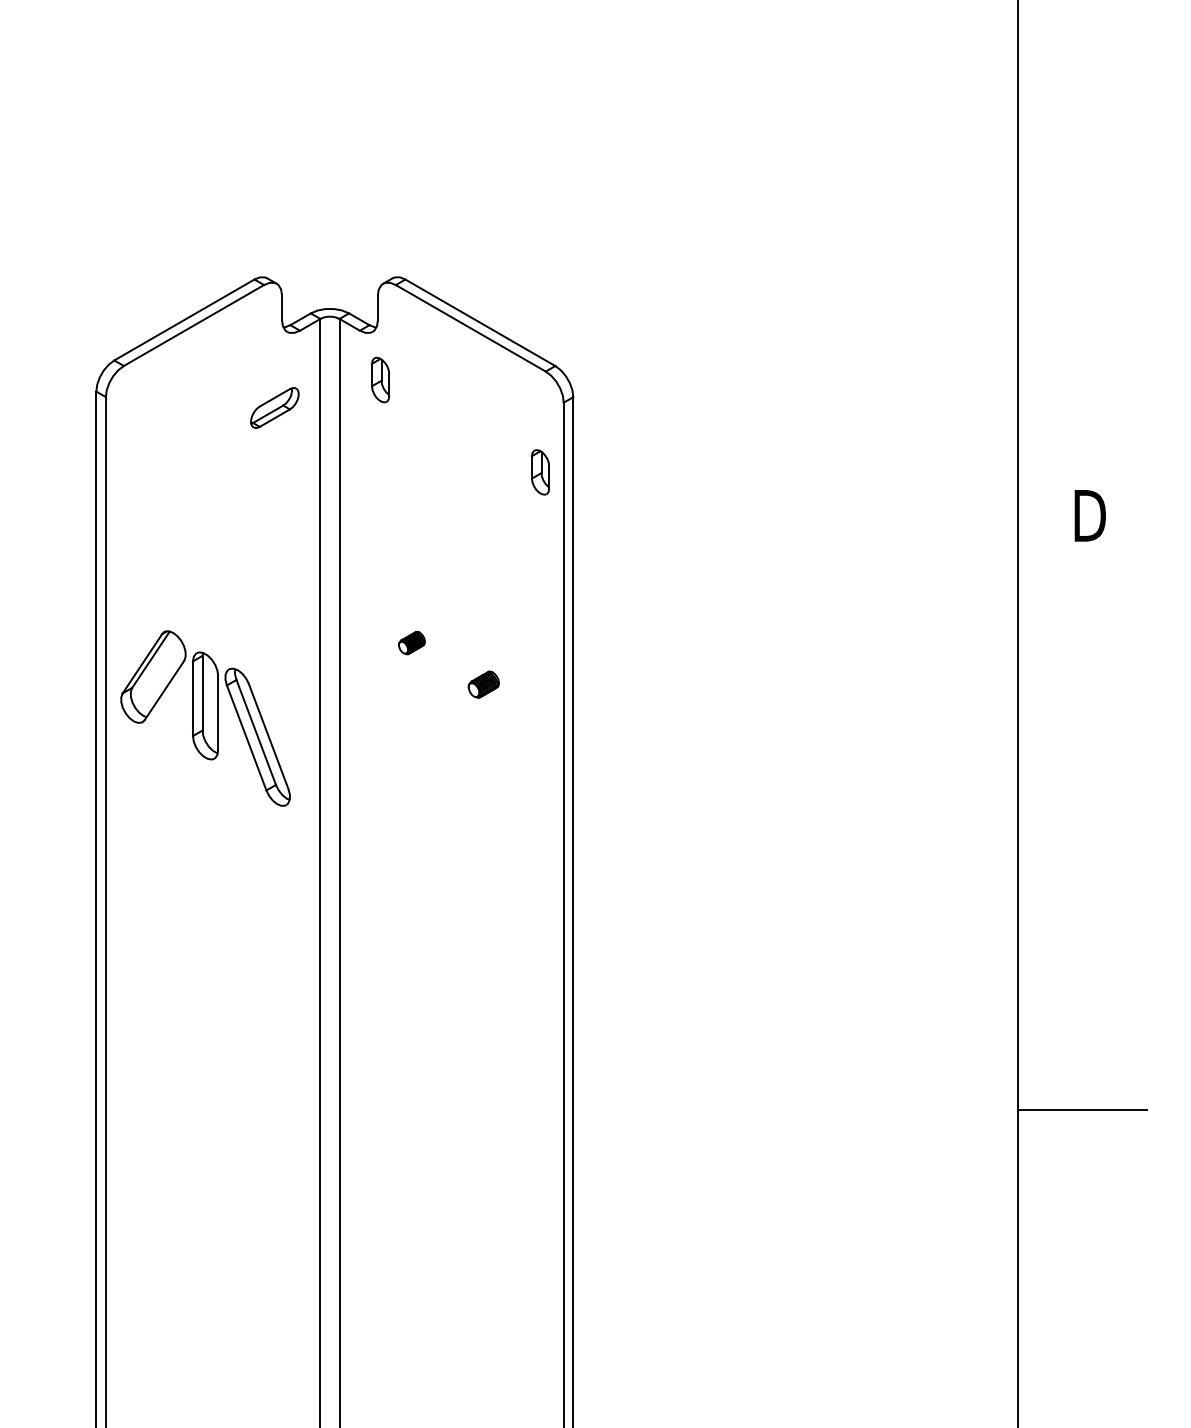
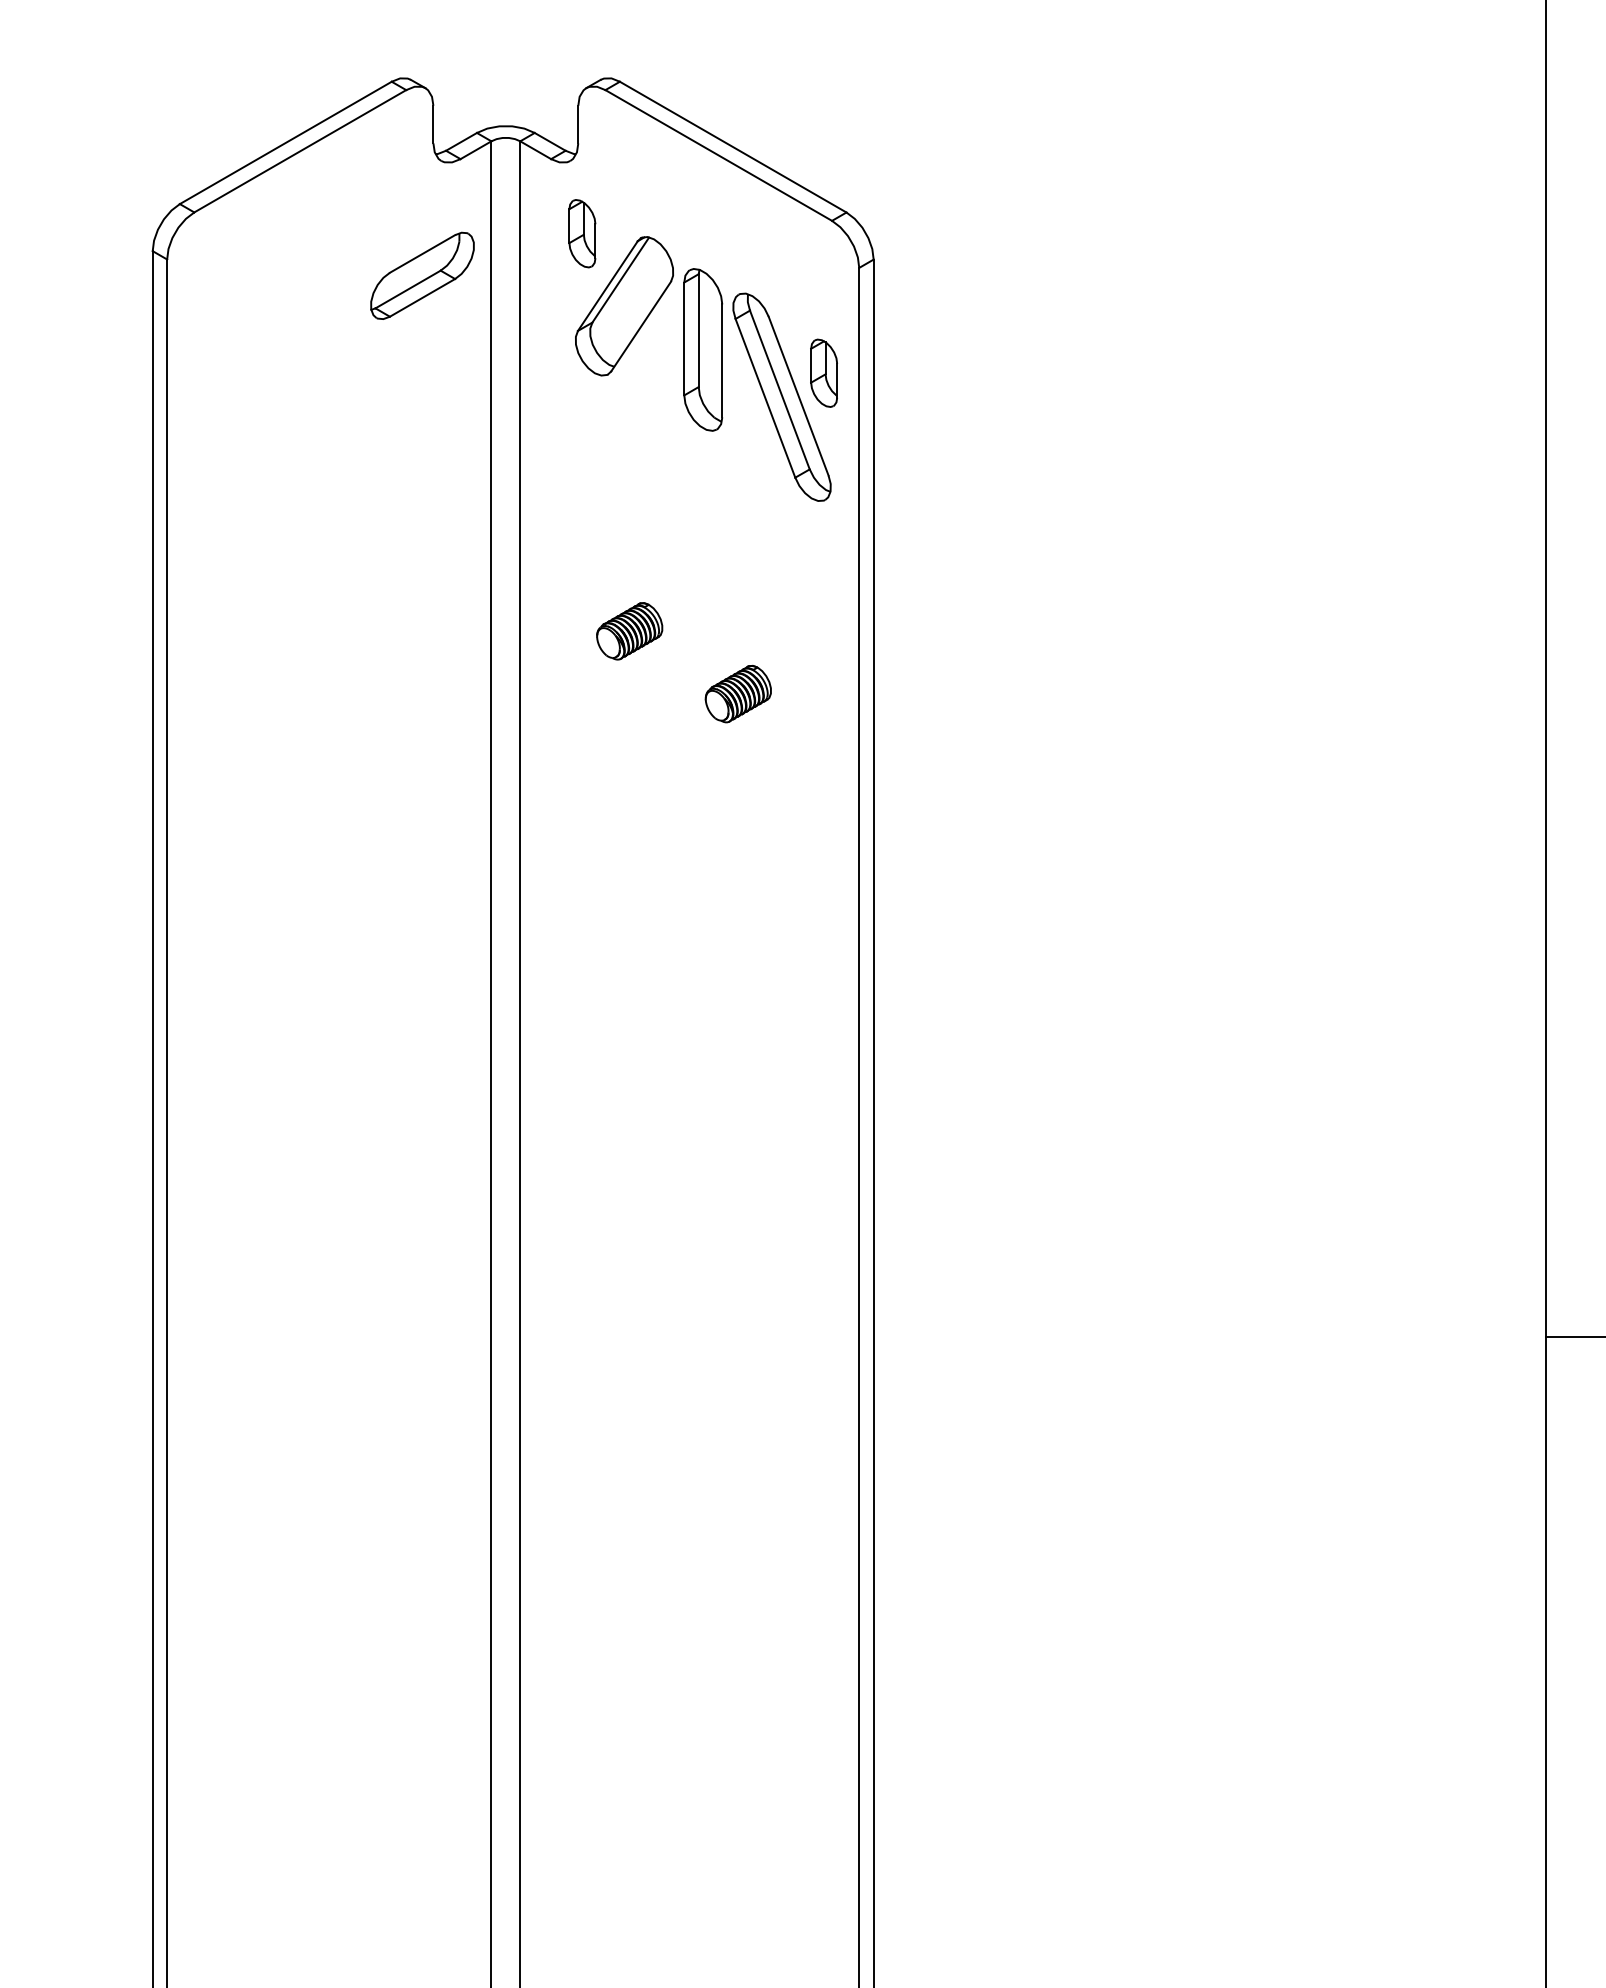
part: (274, 407) -> (422, 275), size x1.43
part: (411, 642) -> (629, 630), size x1.67
part: (483, 684) -> (737, 693), size x1.43
part: (205, 718) -> (703, 368), moved

